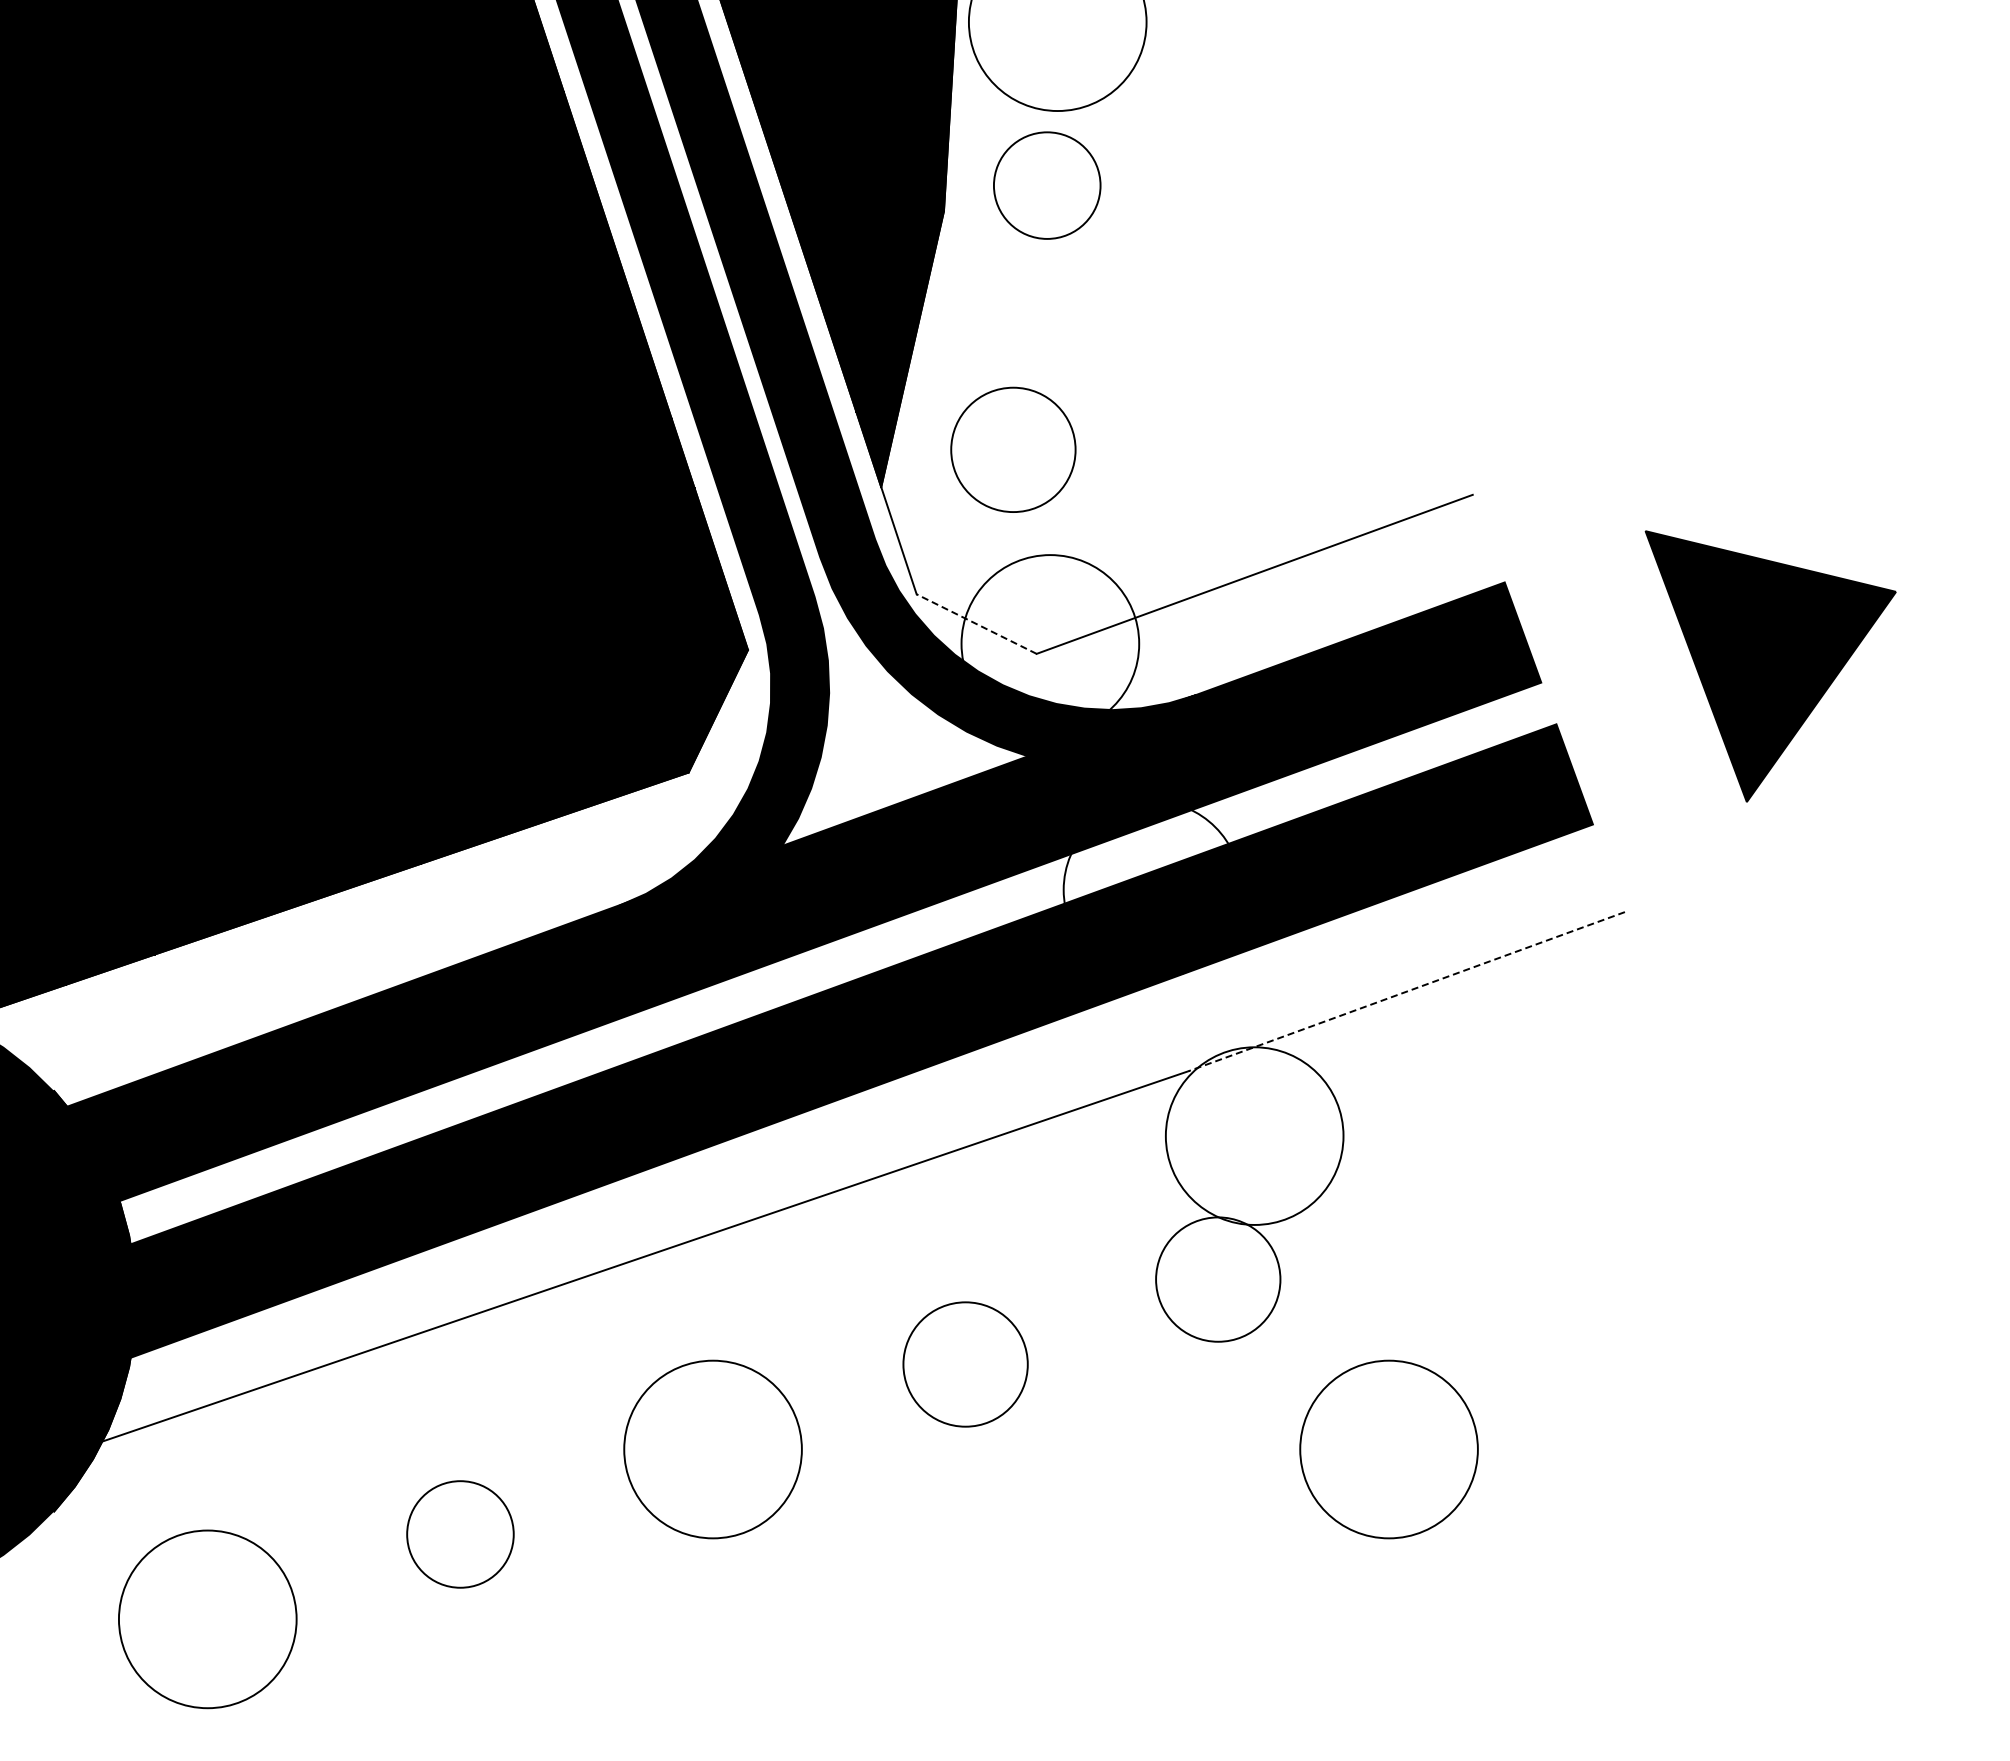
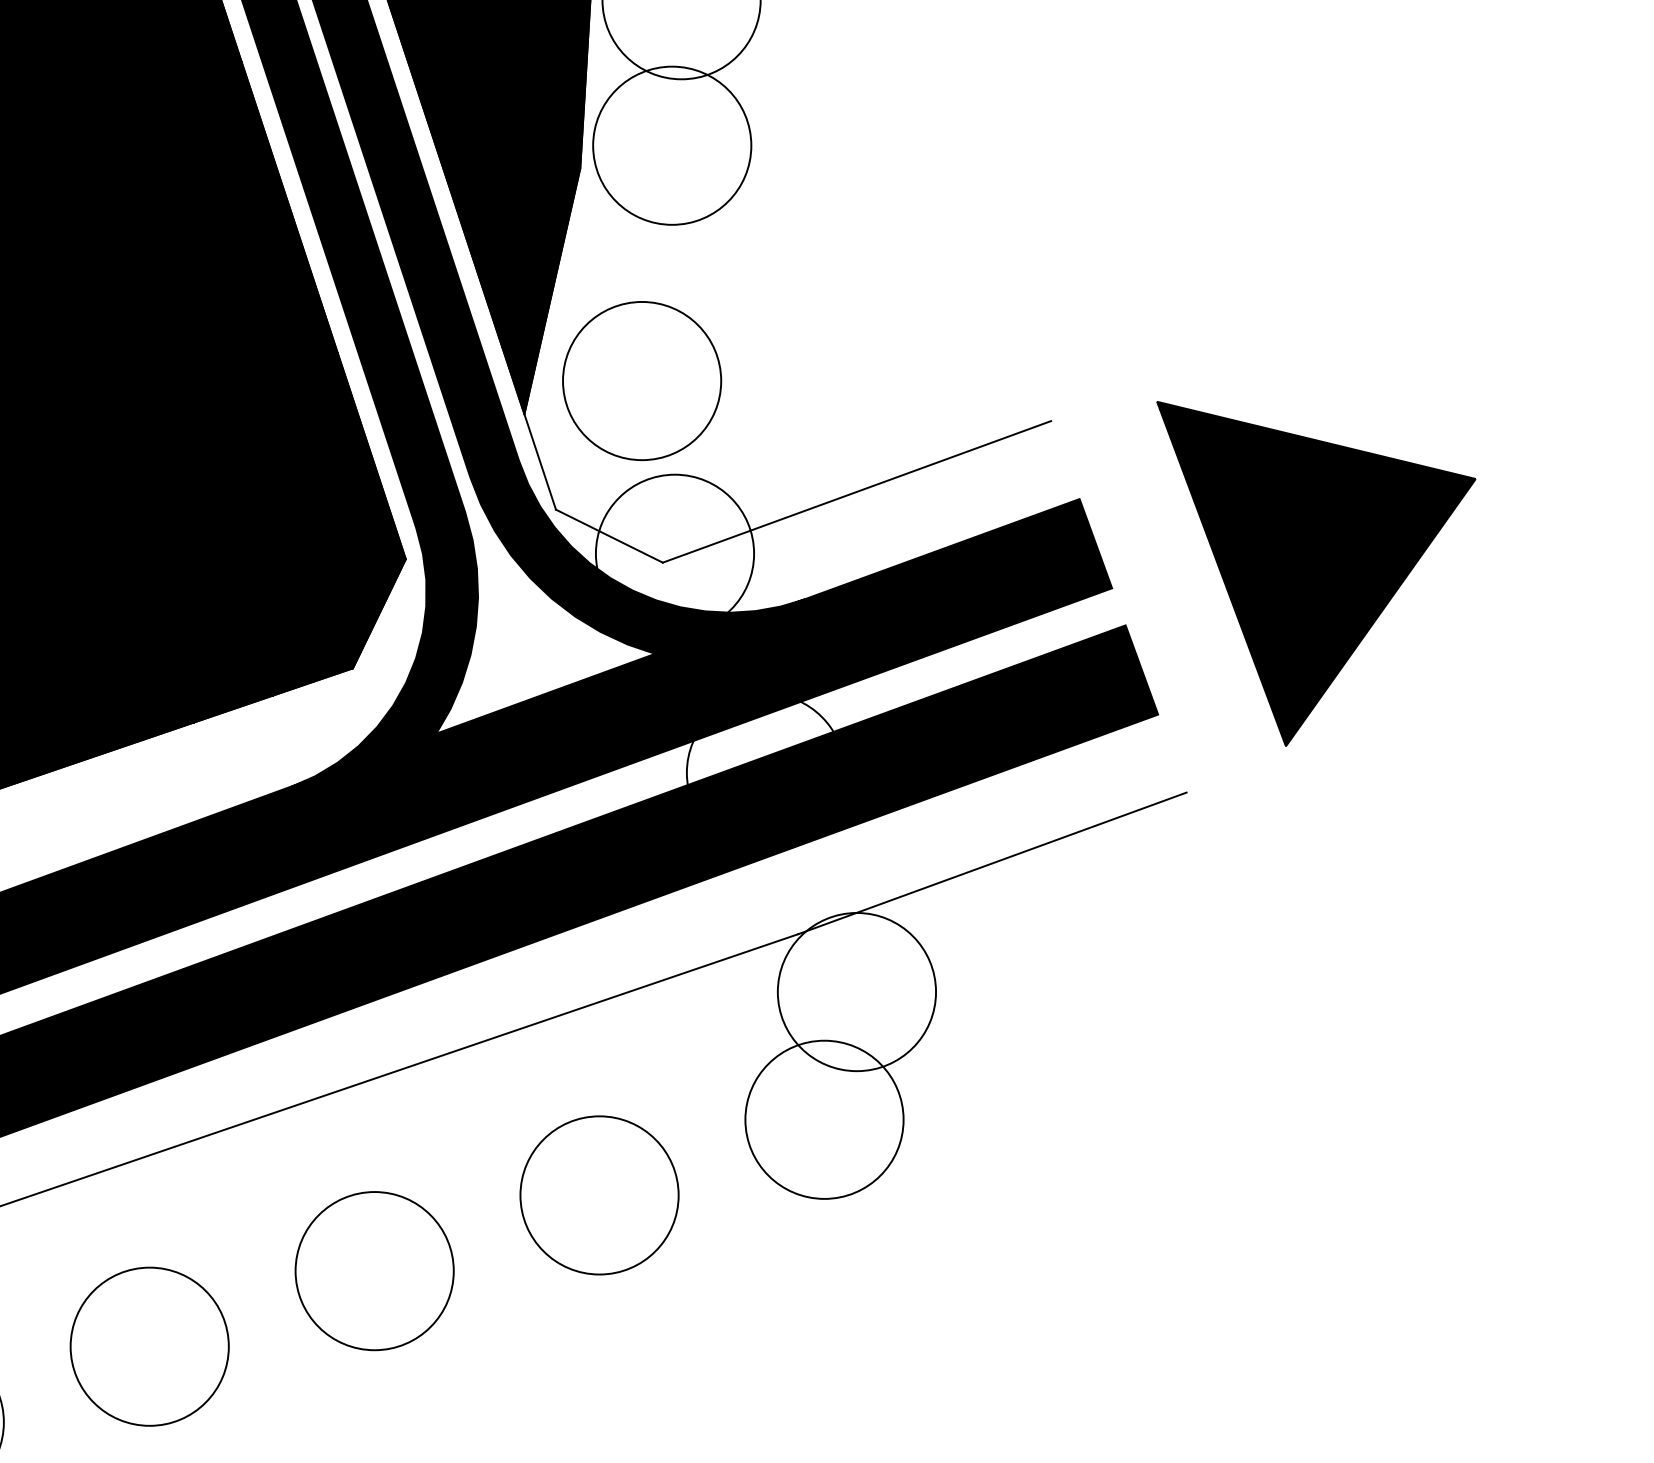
circle: (1047, 185) -> (672, 145), size x1.67
circle: (1013, 449) -> (642, 380), size x1.43
line: (976, 624) -> (609, 536), dashed -> solid
part: (1770, 666) -> (1316, 573), size x1.43
line: (1406, 991) -> (992, 863), dashed -> solid
circle: (1218, 1279) -> (824, 1119), size x1.43
circle: (965, 1364) -> (599, 1195), size x1.43
circle: (1388, 1449) -> (976, 1271), removed
circle: (460, 1534) -> (149, 1346), size x1.67

